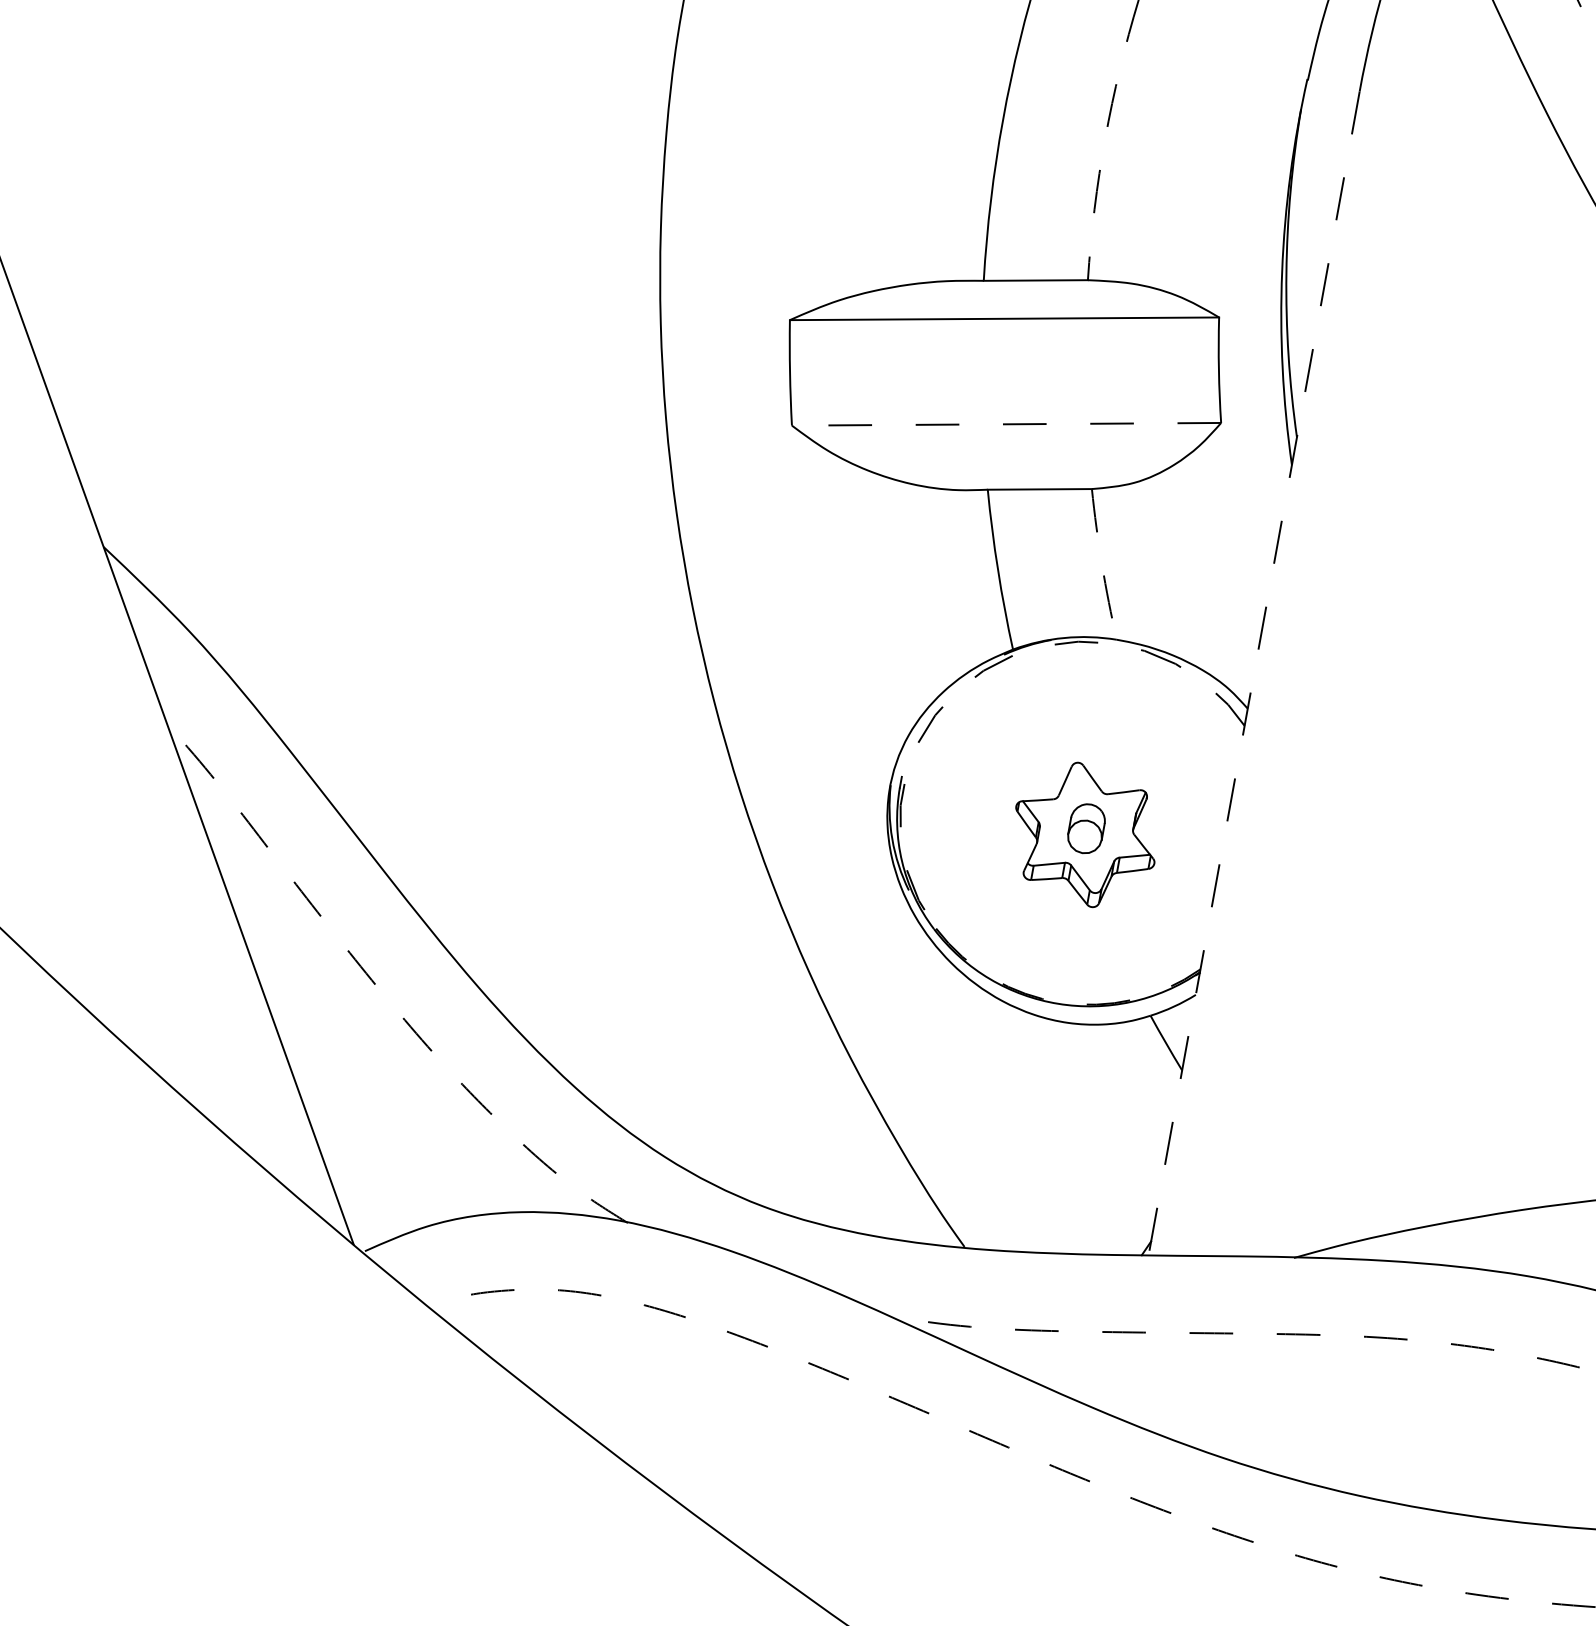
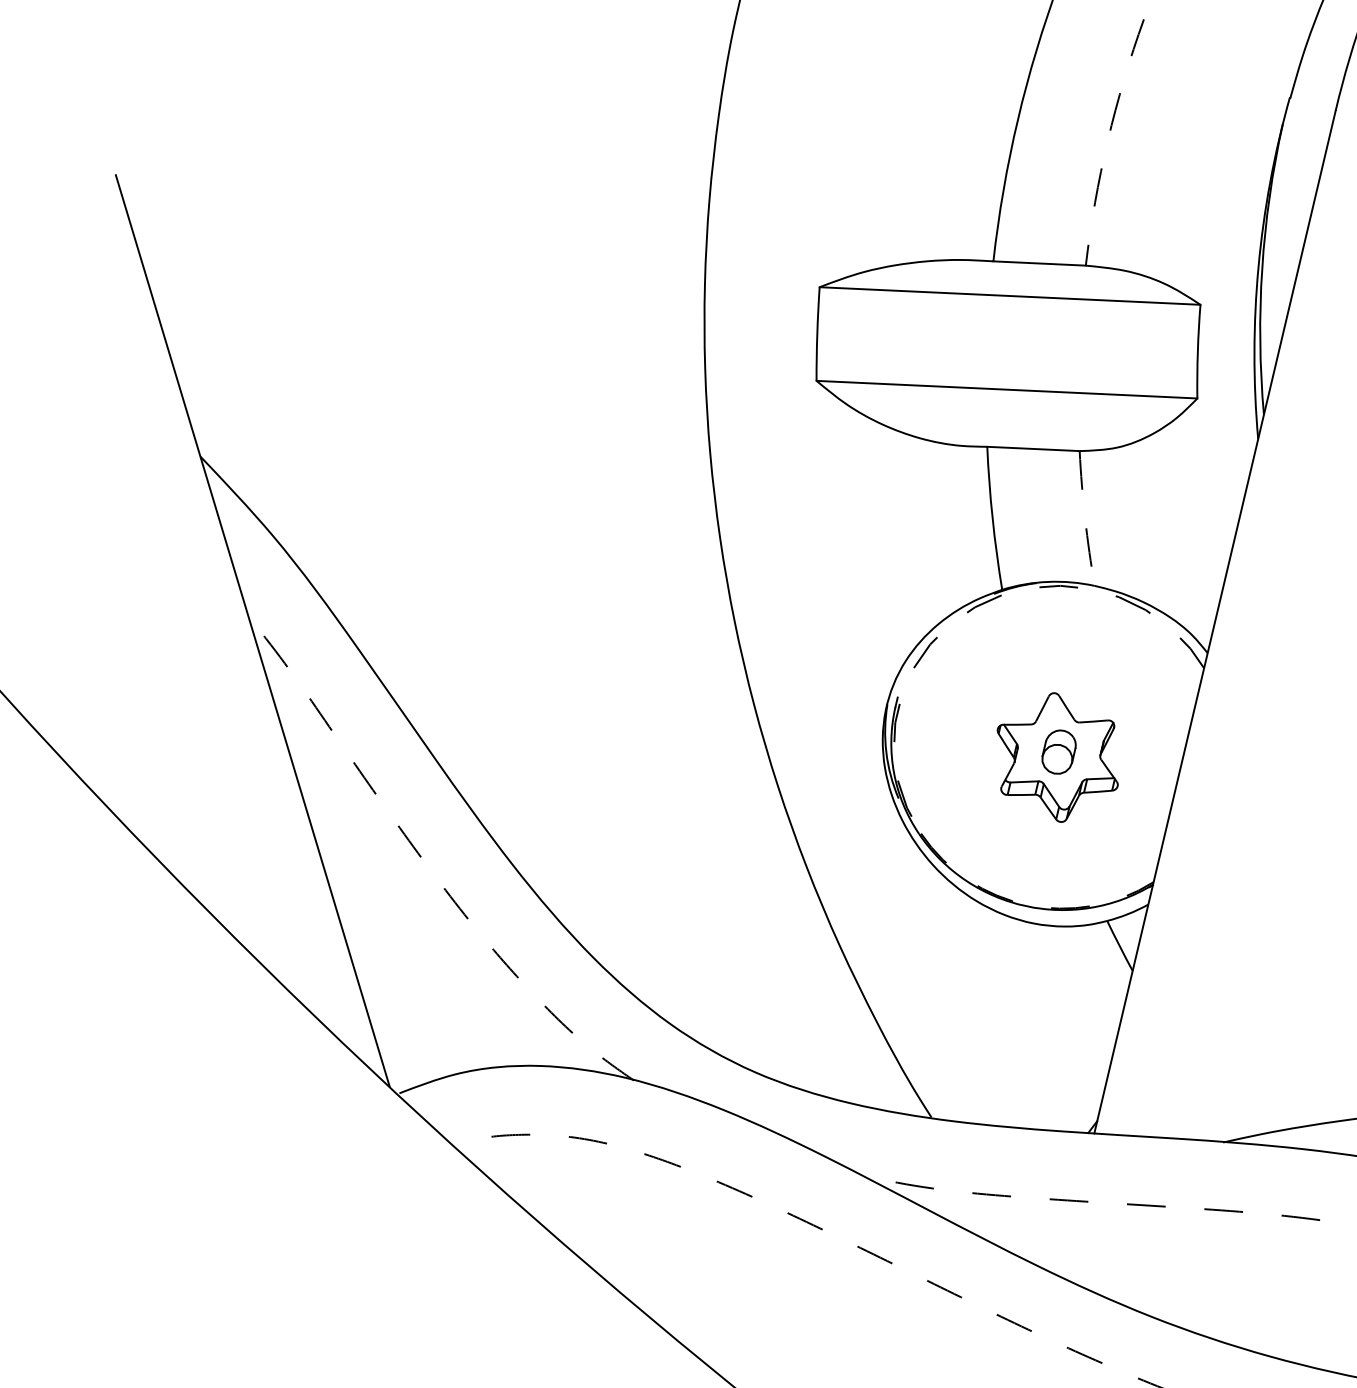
line: (1006, 424) -> (1006, 389), dashed -> solid
line: (1254, 673) -> (1215, 622), dashed -> solid

